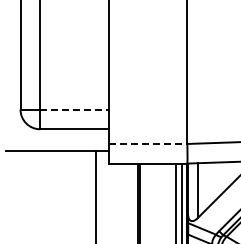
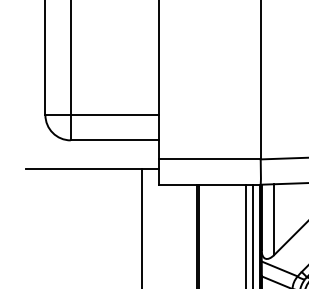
line: (75, 109) -> (116, 114), dashed -> solid
line: (148, 143) -> (210, 158), dashed -> solid

